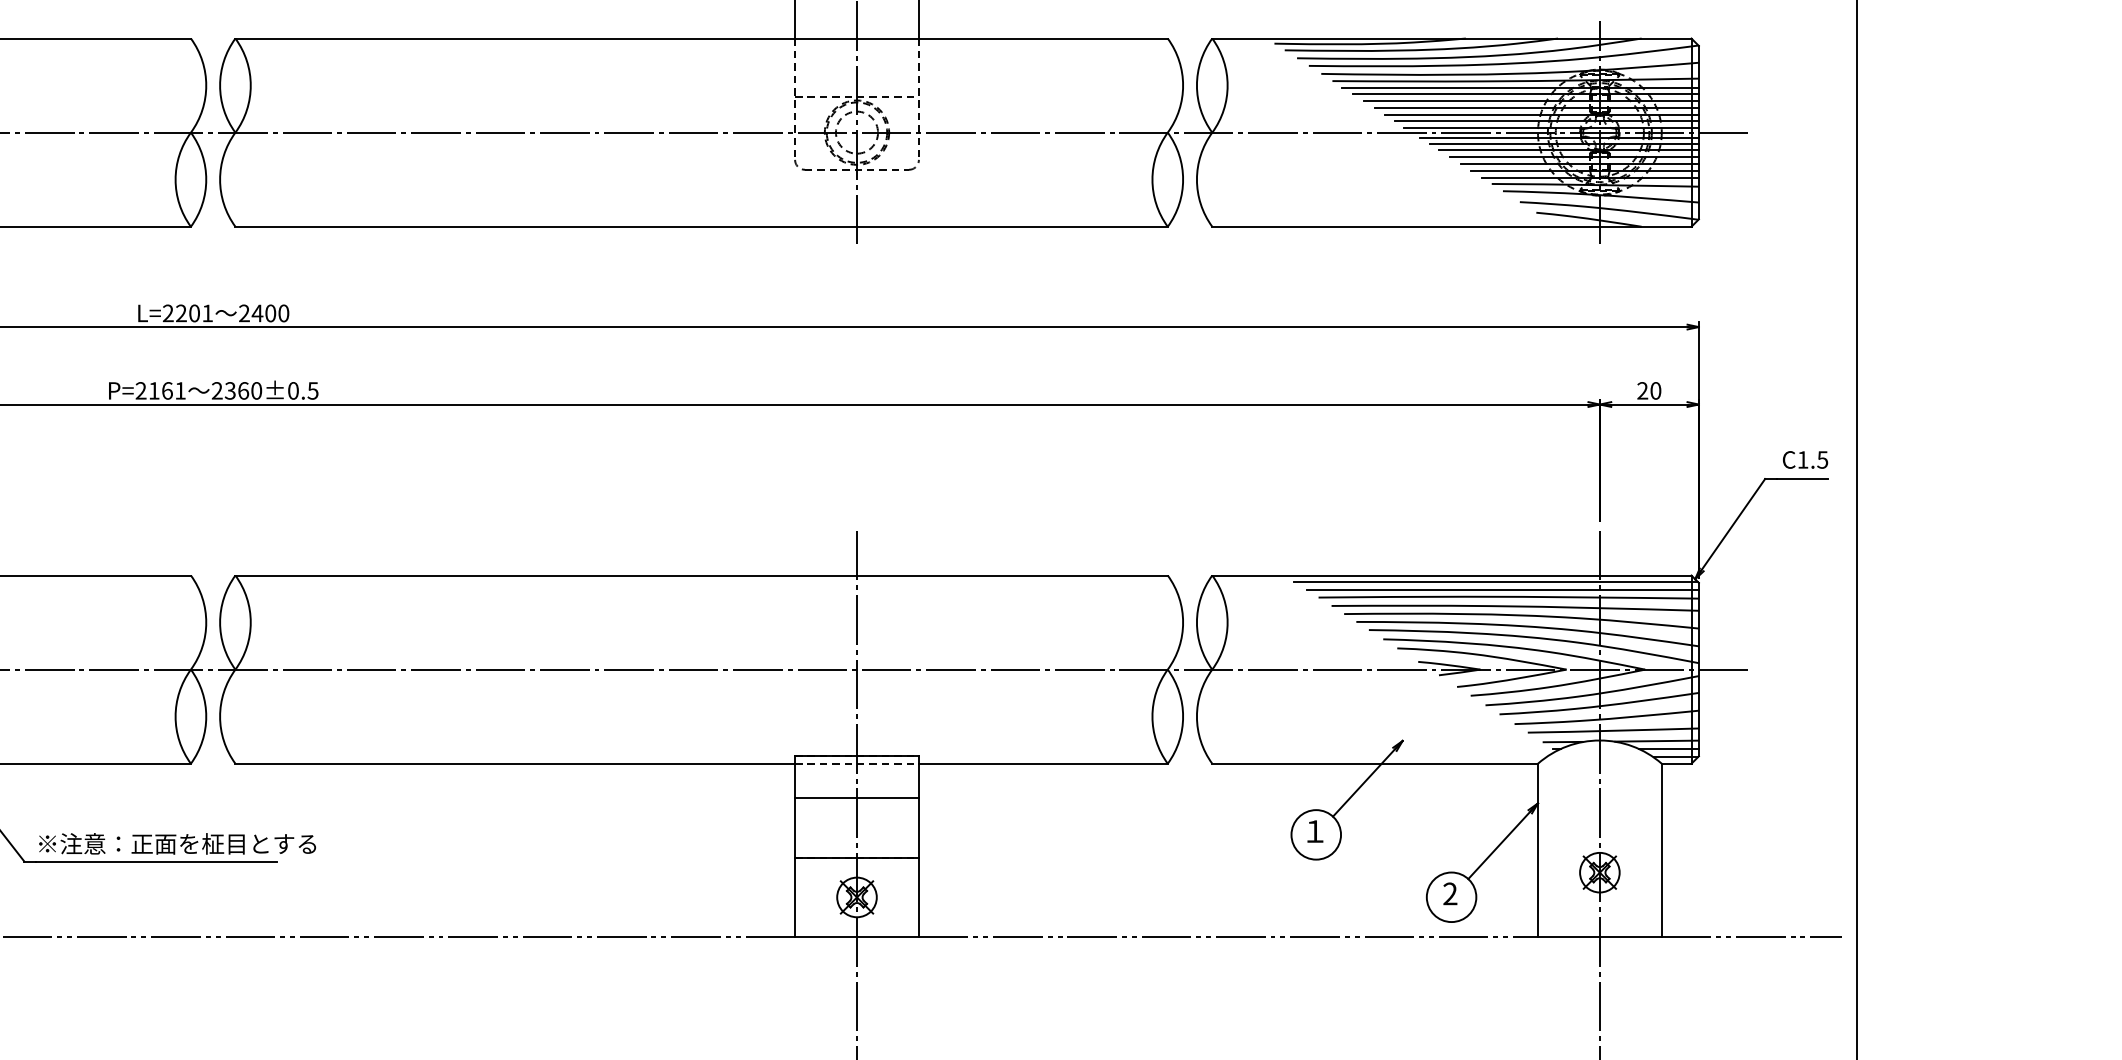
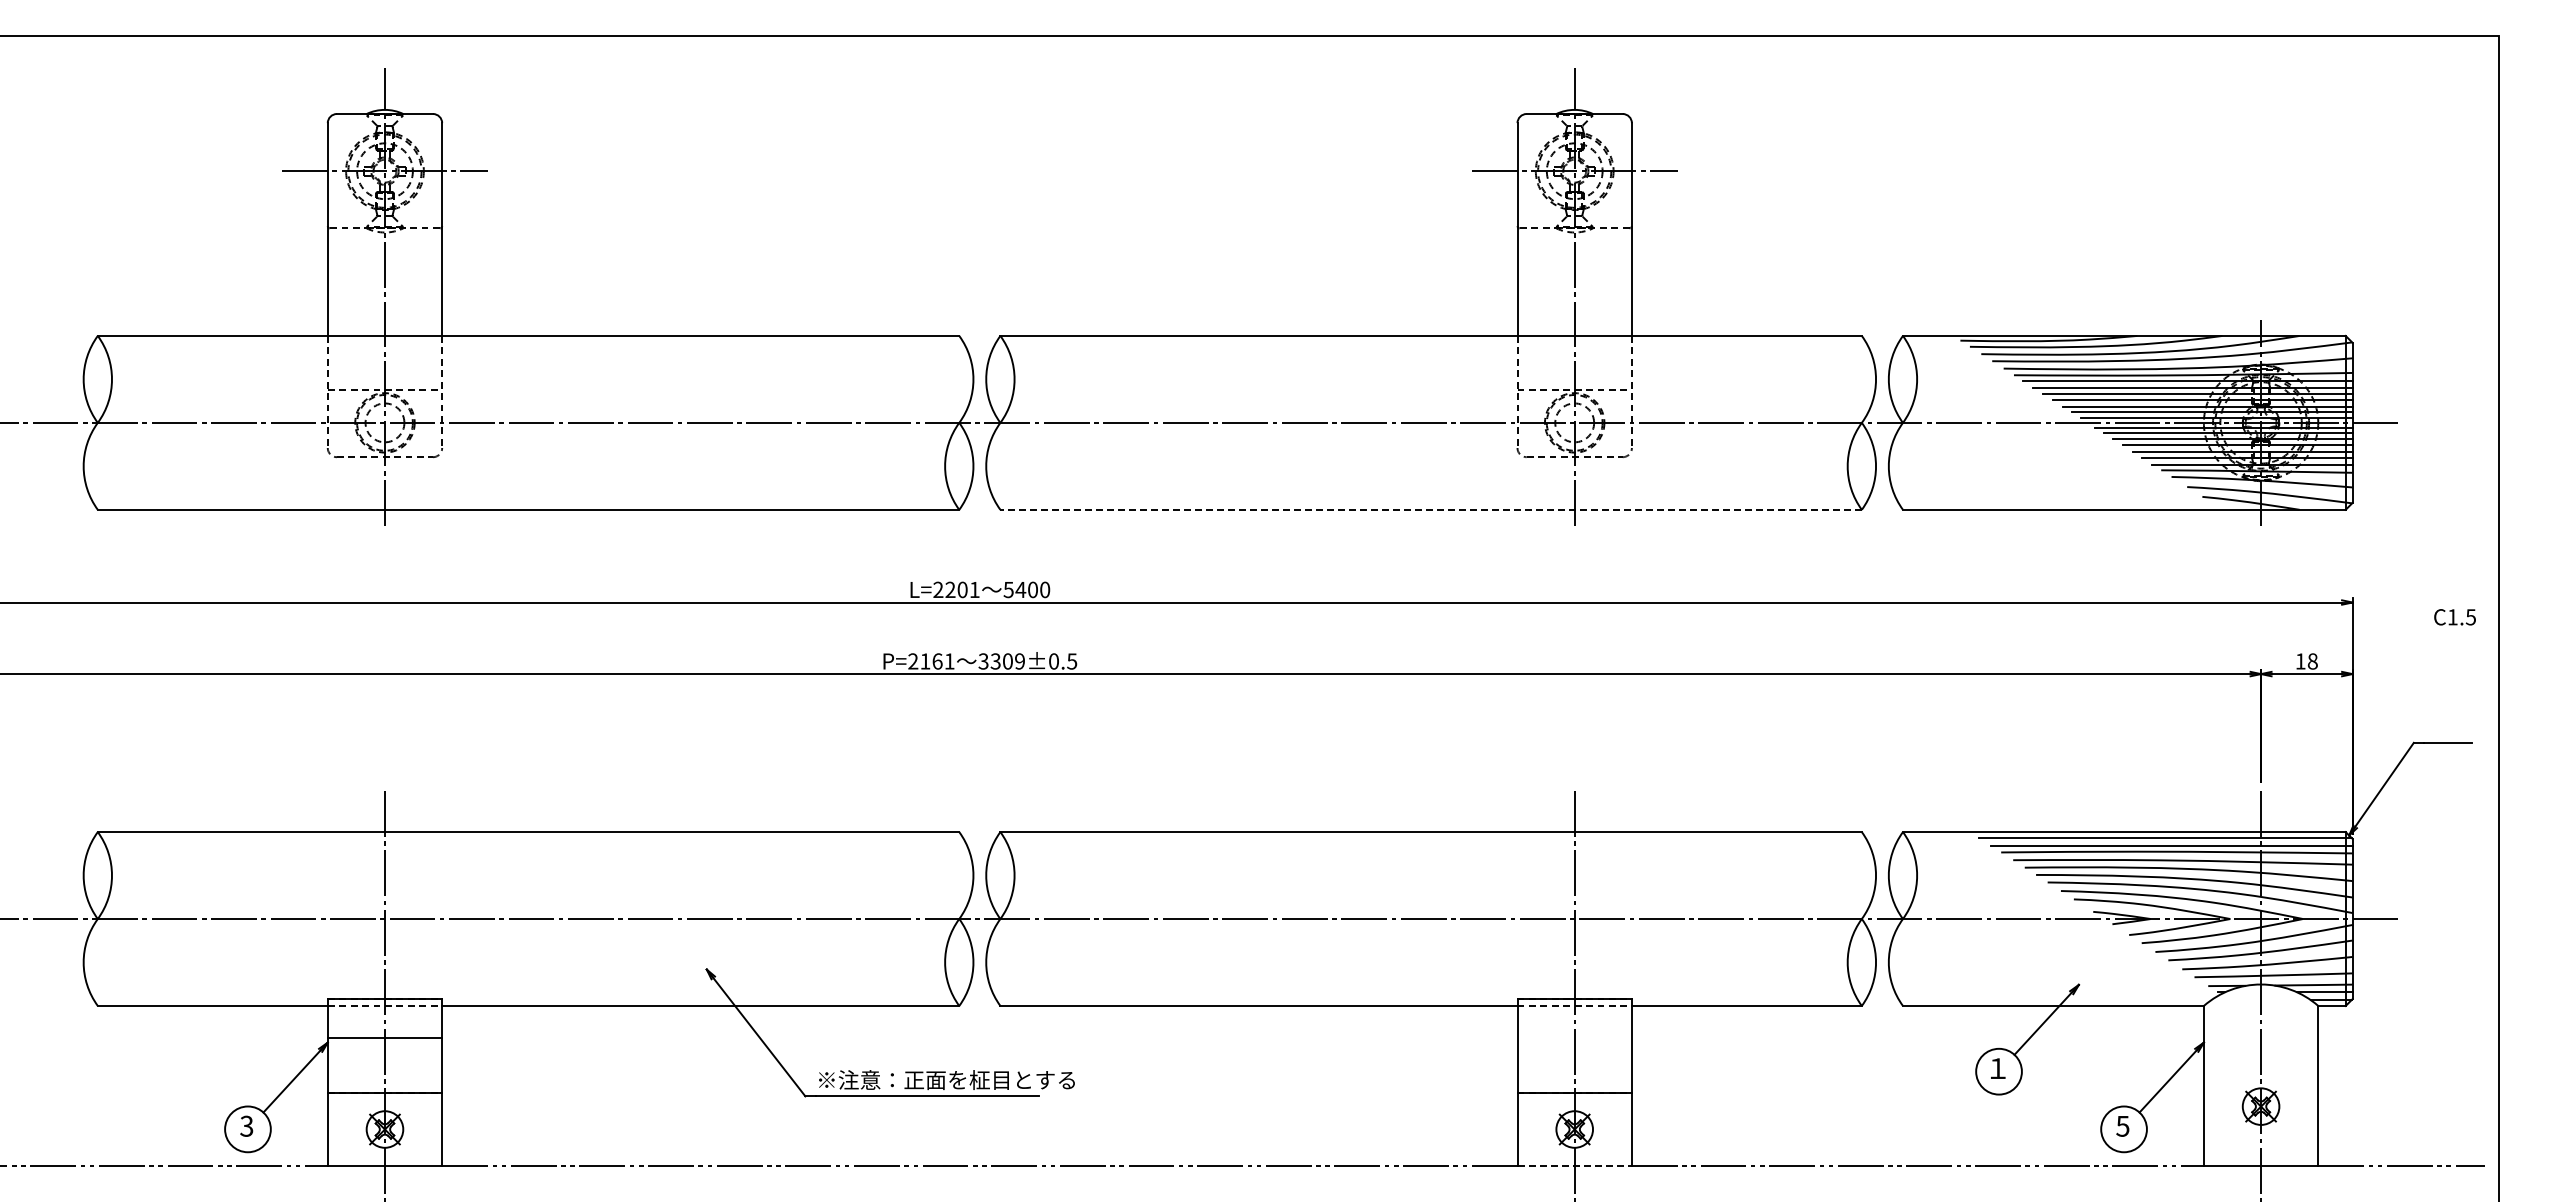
line: (702, 226) -> (1431, 509), solid -> dashed
text: (244, 312) -> (1008, 589), 2400 -> 5400
text: (236, 390) -> (1001, 661), 2360±0.5 -> 3309±0.5
text: (1649, 390) -> (2306, 661), 20 -> 18
text: (1804, 460) -> (2454, 617), moved
line: (856, 798) -> (1574, 1038), removed
text: (1449, 893) -> (2122, 1125), 2 -> 5
line: (857, 937) -> (1575, 1166), solid -> dashed

